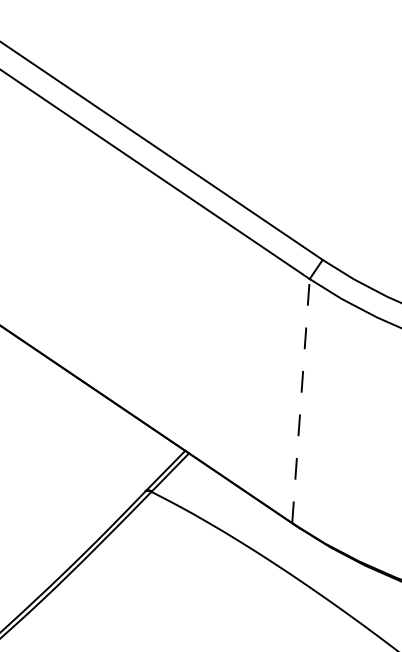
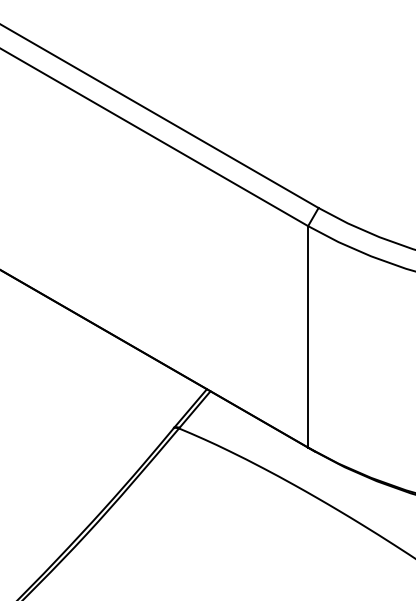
line: (301, 400) -> (308, 336), dashed -> solid

